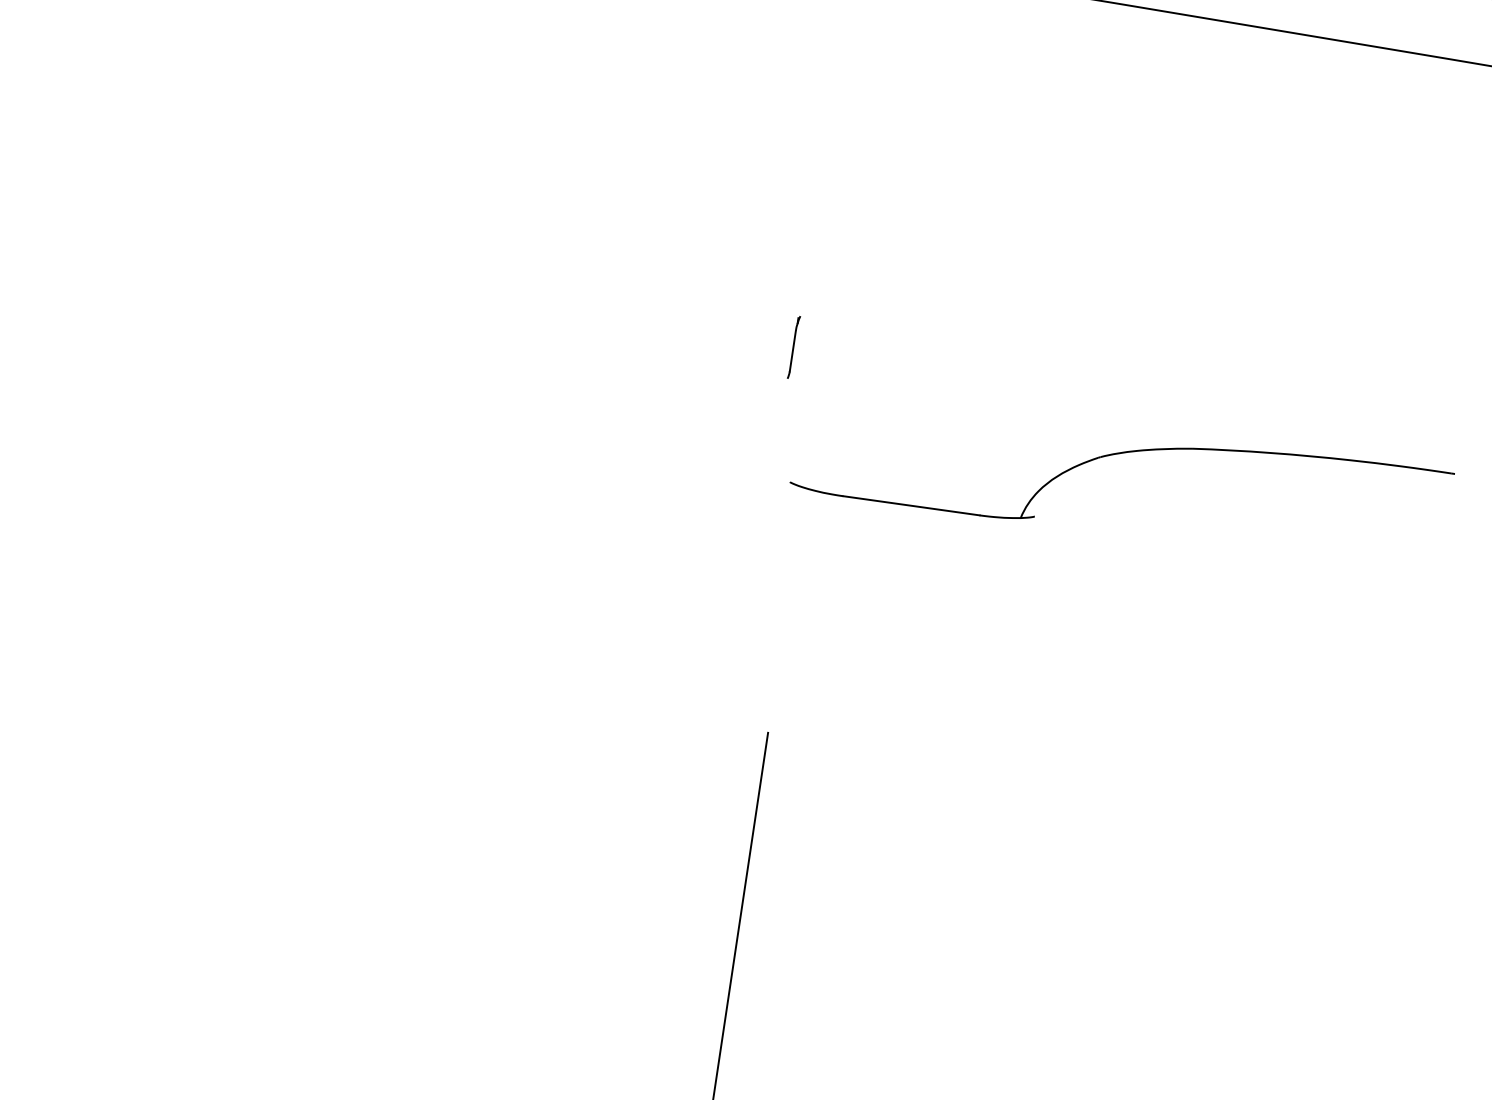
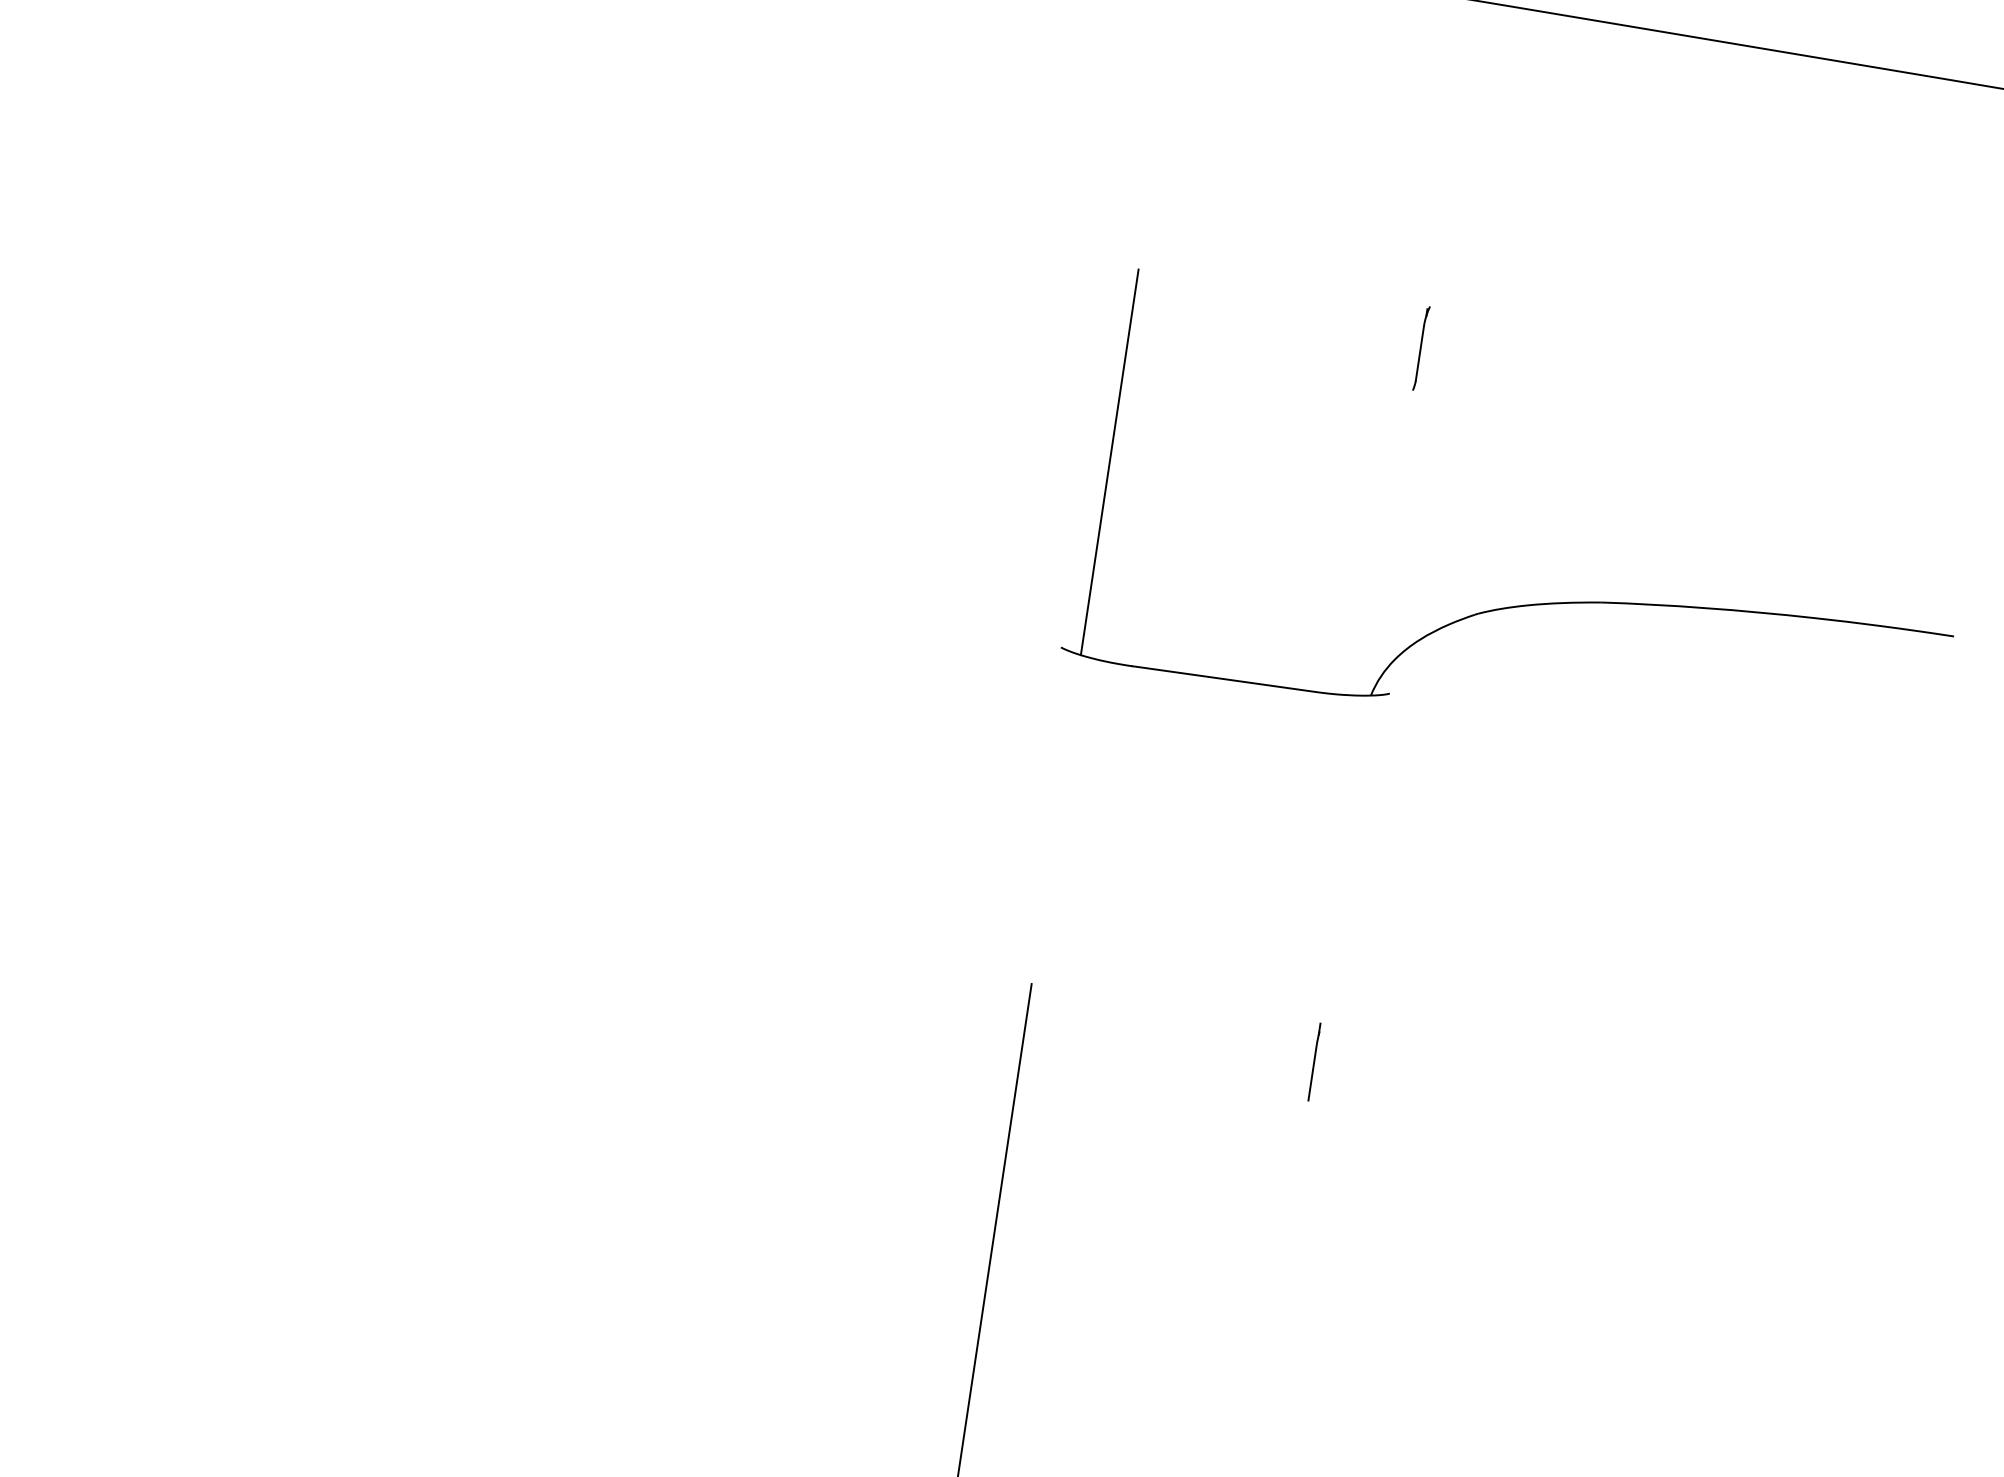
line: (826, 344) -> (1109, 462), added
part: (794, 347) -> (1421, 348), moved
line: (978, 790) -> (1314, 1061), added

